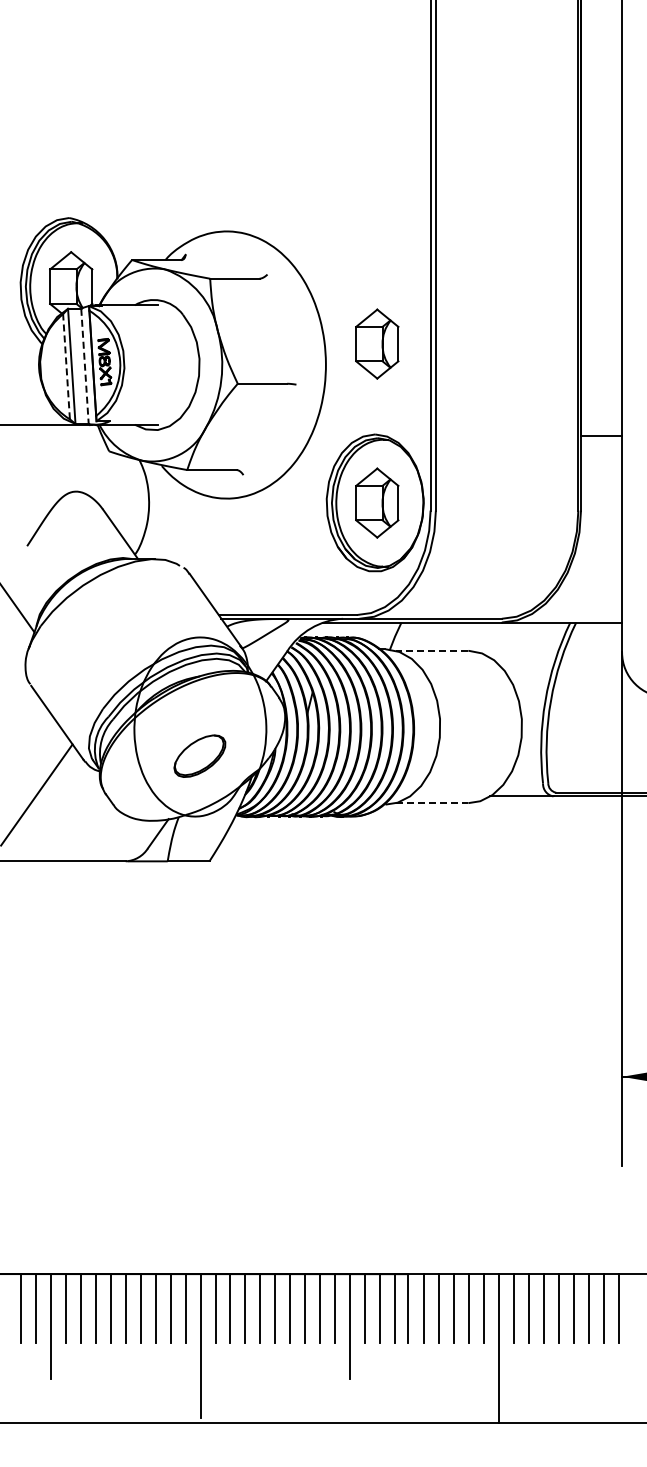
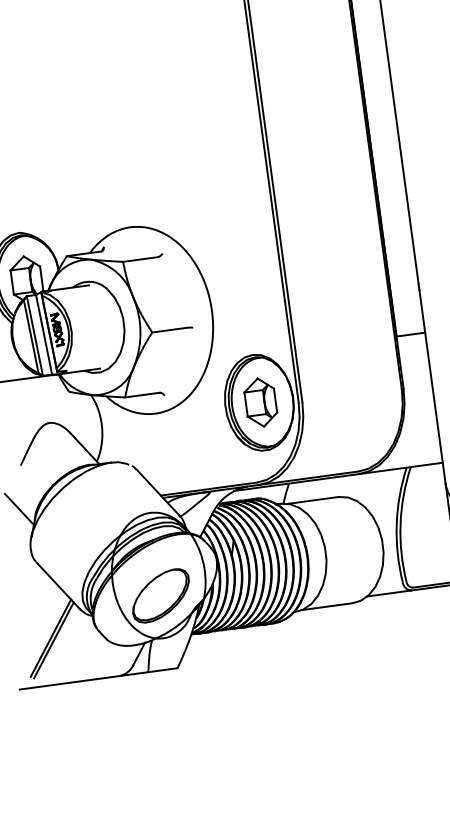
part: (377, 343) -> (245, 291), removed
line: (66, 366) -> (31, 336), dashed -> solid
line: (84, 366) -> (43, 334), dashed -> solid
line: (431, 650) -> (312, 500), dashed -> solid
part: (199, 755) -> (160, 595), size x1.67
line: (40, 798) -> (53, 640), added
line: (432, 803) -> (327, 606), dashed -> solid

